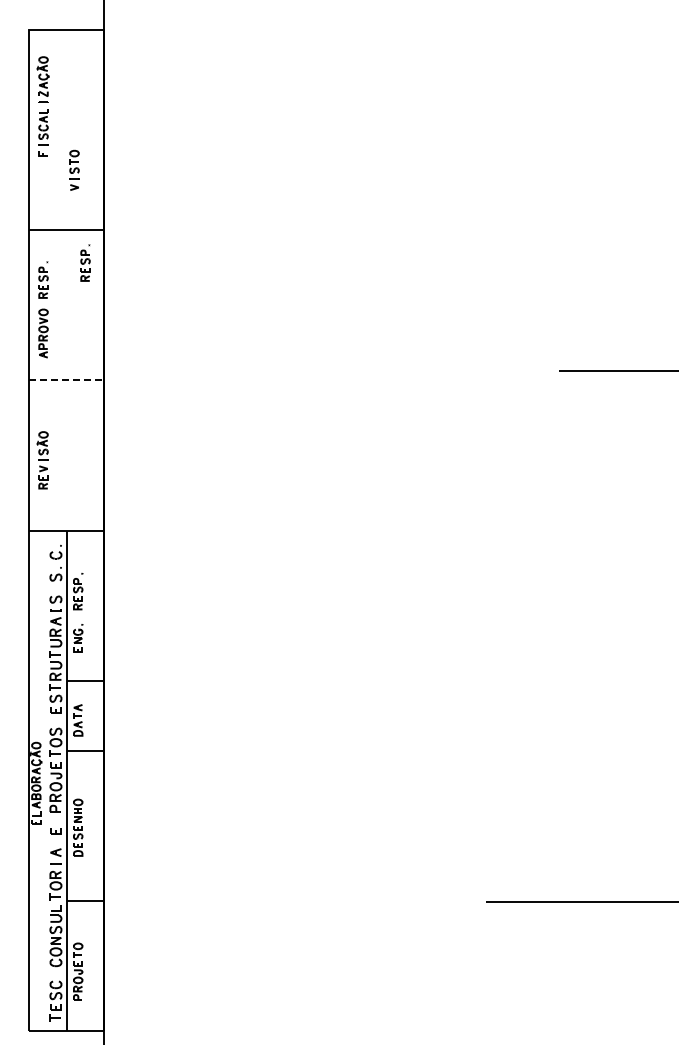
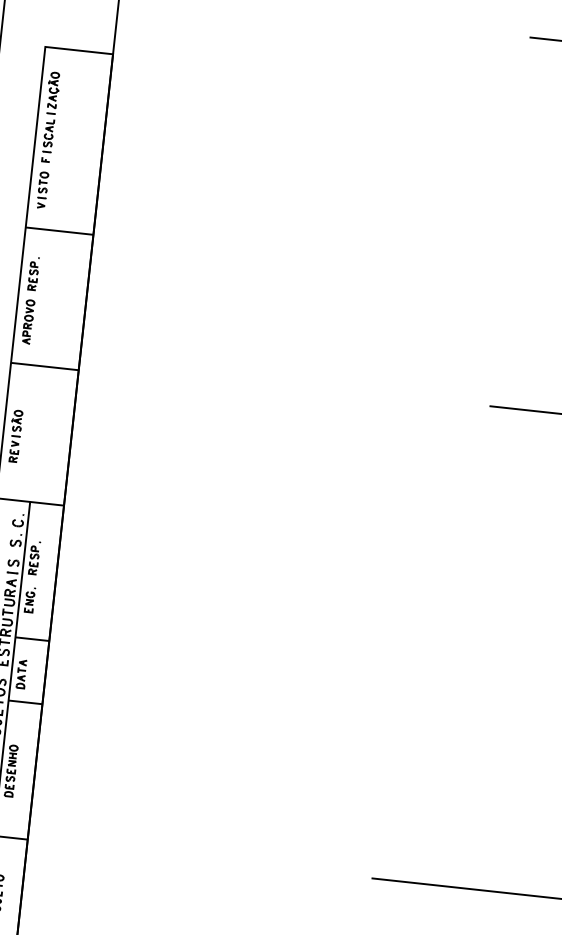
part: (74, 169) -> (42, 189), moved
part: (85, 262) -> (73, 262), removed
line: (66, 380) -> (44, 366), dashed -> solid

